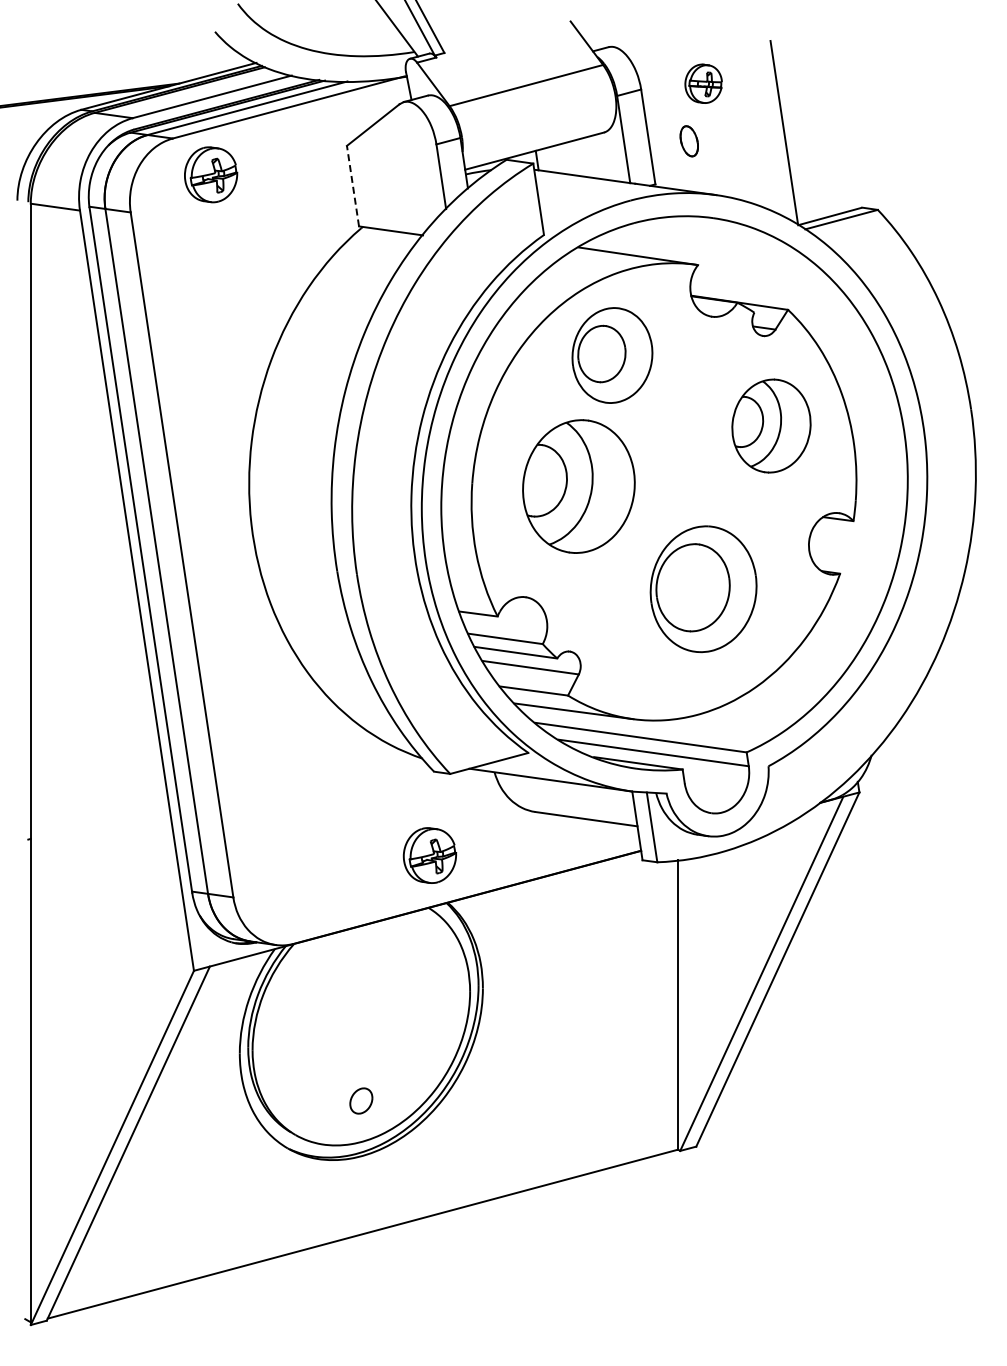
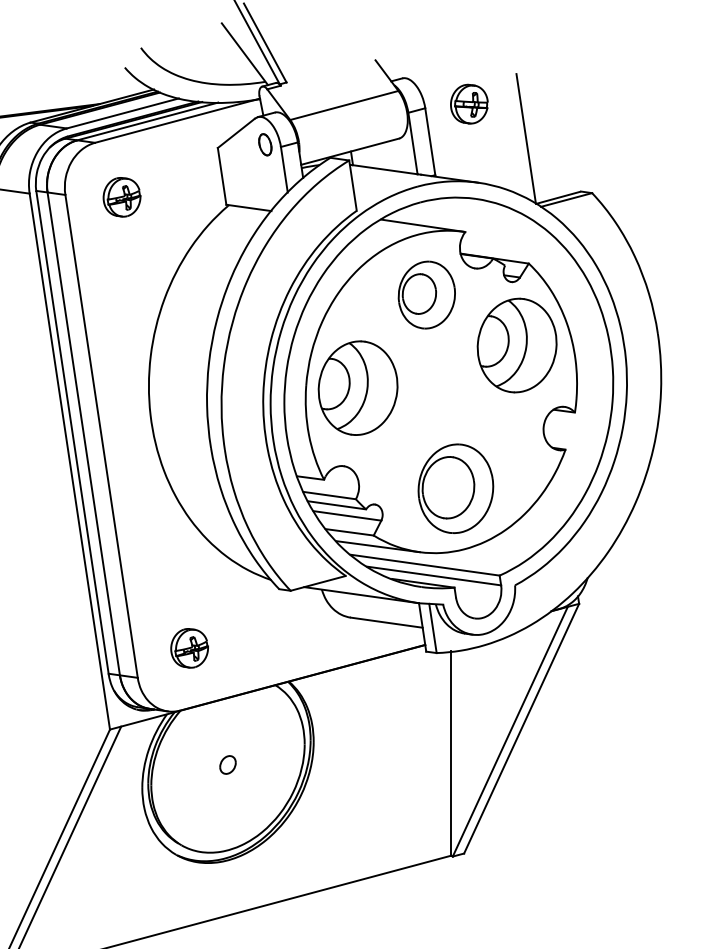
part: (703, 83) -> (469, 104), size x1.43
part: (688, 141) -> (264, 144), moved
part: (211, 174) -> (122, 197), moved
line: (353, 186) -> (222, 176), dashed -> solid
part: (612, 355) -> (426, 295), moved
part: (771, 425) -> (517, 345), size x1.43
part: (578, 486) -> (357, 388), moved
part: (703, 589) -> (455, 488), moved
part: (429, 855) -> (189, 648), moved
part: (361, 1100) -> (228, 764), moved

